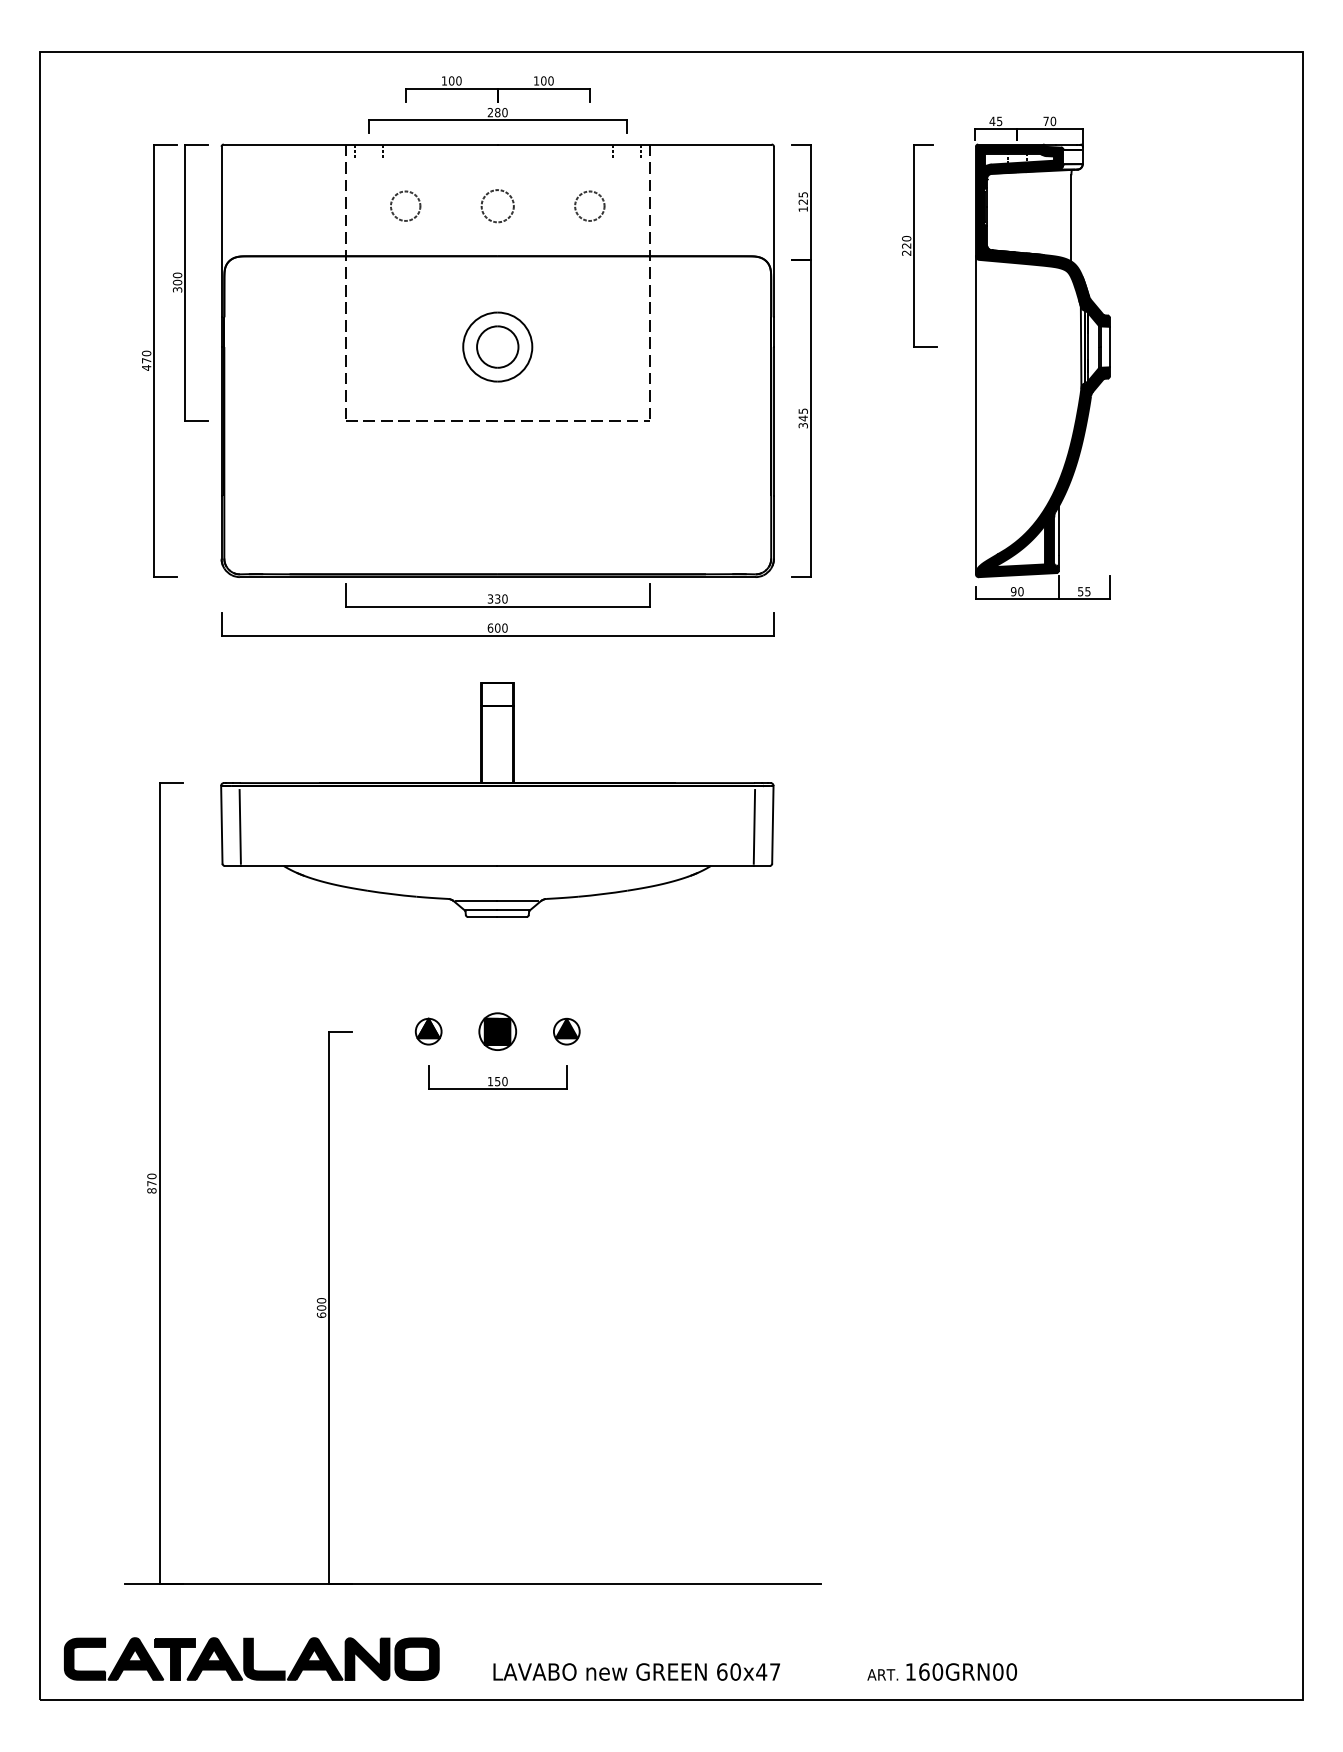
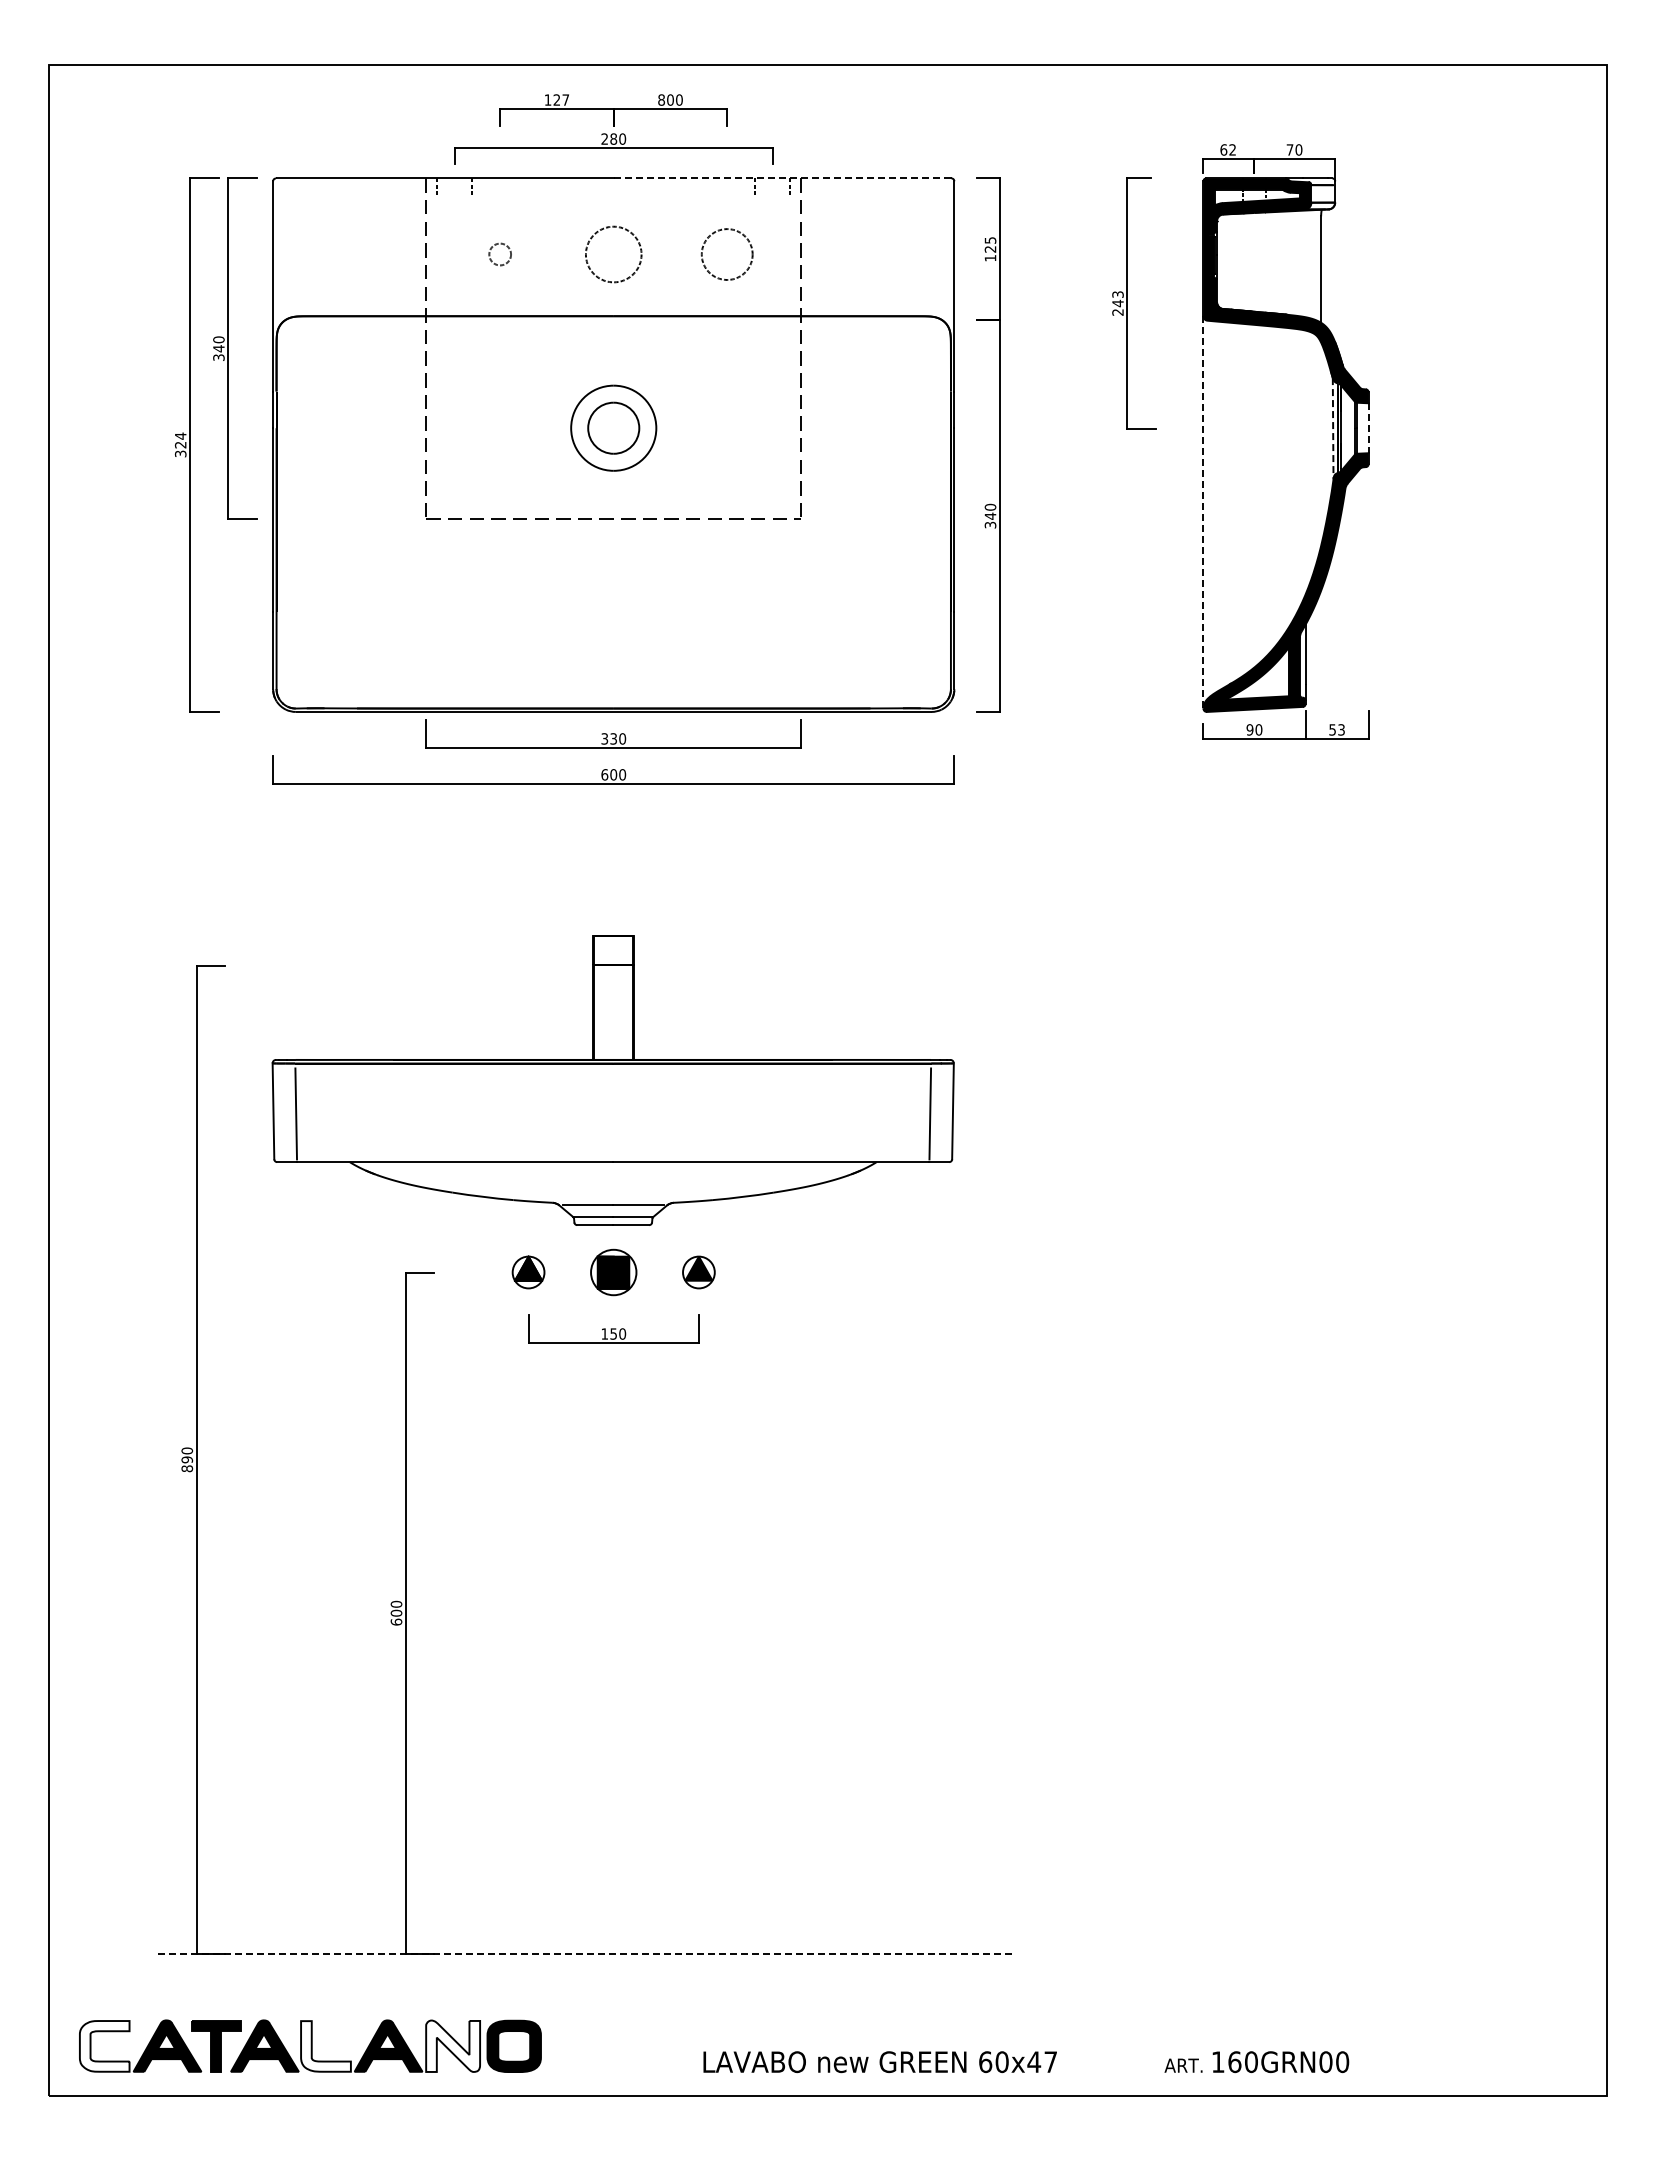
text: (455, 80) -> (561, 99), 100 -> 127
text: (536, 80) -> (661, 99), 100 -> 800
text: (995, 121) -> (1227, 149), 45 -> 62
line: (634, 144) -> (782, 178), solid -> dashed
circle: (405, 206) -> (500, 254), size x0.6
circle: (497, 206) -> (613, 254), size x1.4
circle: (590, 206) -> (727, 254), size x1.4
text: (906, 242) -> (1117, 299), 220 -> 243
text: (177, 282) -> (218, 348), 300 -> 340
line: (1081, 347) -> (1333, 428), solid -> dashed
line: (1109, 347) -> (1368, 428), solid -> dashed
text: (146, 360) -> (180, 444), 470 -> 324
text: (803, 410) -> (990, 506), 345 -> 340
line: (975, 415) -> (1203, 512), solid -> dashed
text: (1087, 591) -> (1341, 729), 55 -> 53
part: (496, 799) -> (612, 1080), moved
text: (152, 1183) -> (187, 1459), 870 -> 890
line: (473, 1583) -> (583, 1953), solid -> dashed
fill: (367, 1658) -> (453, 2045), removed
fill: (84, 1659) -> (104, 2046), removed
fill: (264, 1659) -> (325, 2046), removed
text: (755, 1672) -> (1026, 2062), moved

